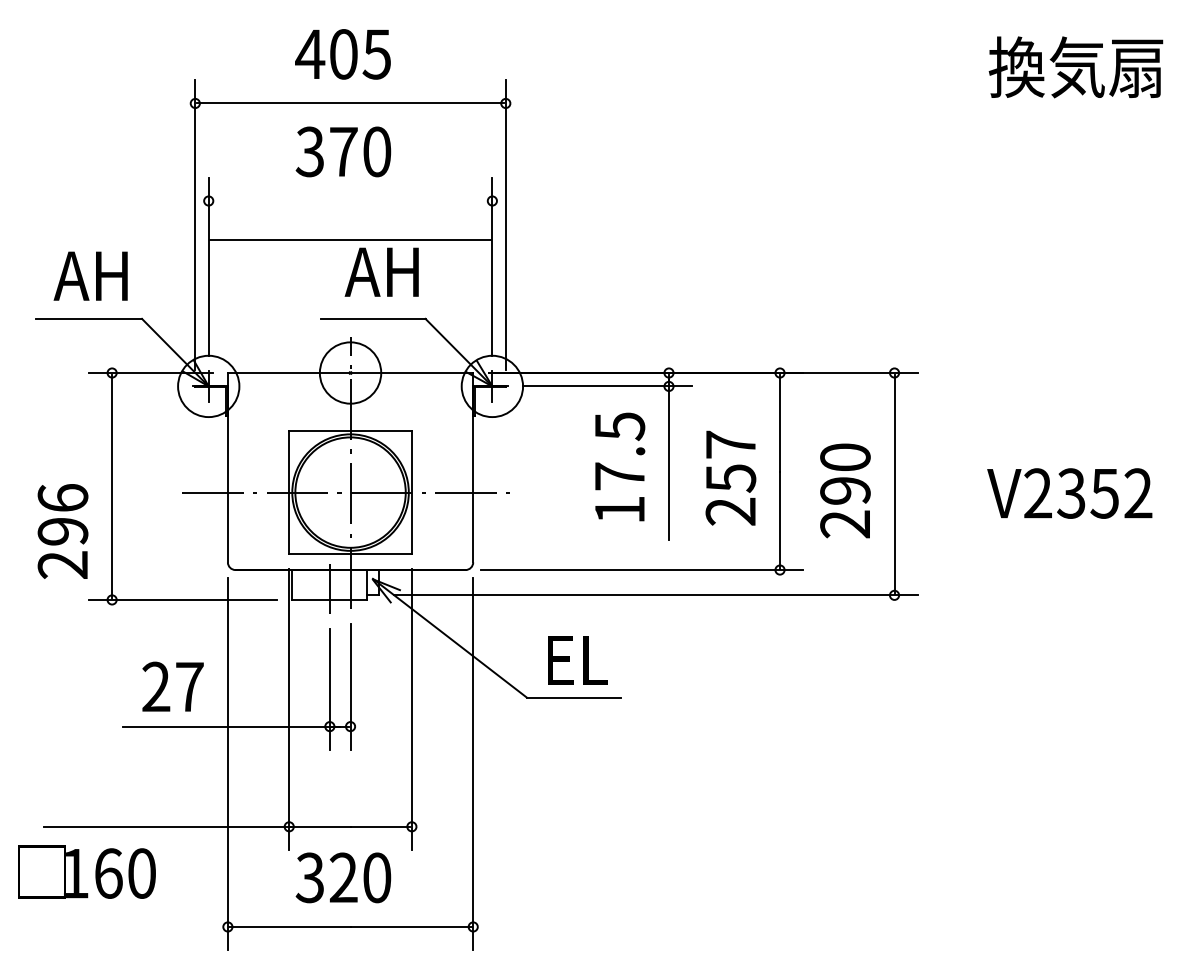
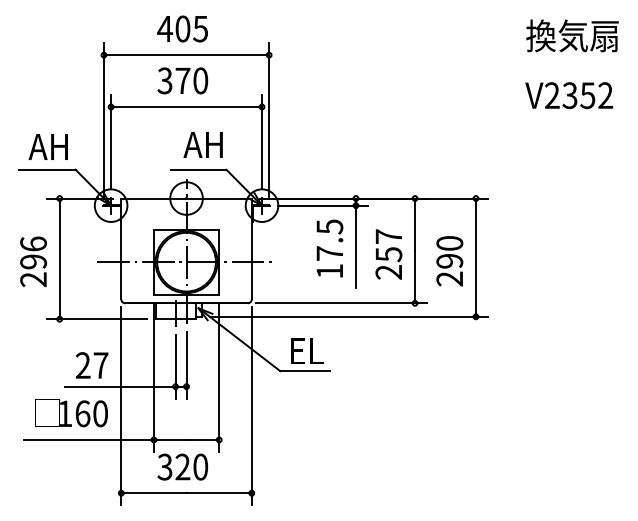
line: (350, 241) -> (186, 107), moved
text: (1070, 493) -> (569, 95), moved
text: (62, 530) -> (33, 261), moved
text: (87, 872) -> (71, 413), moved

